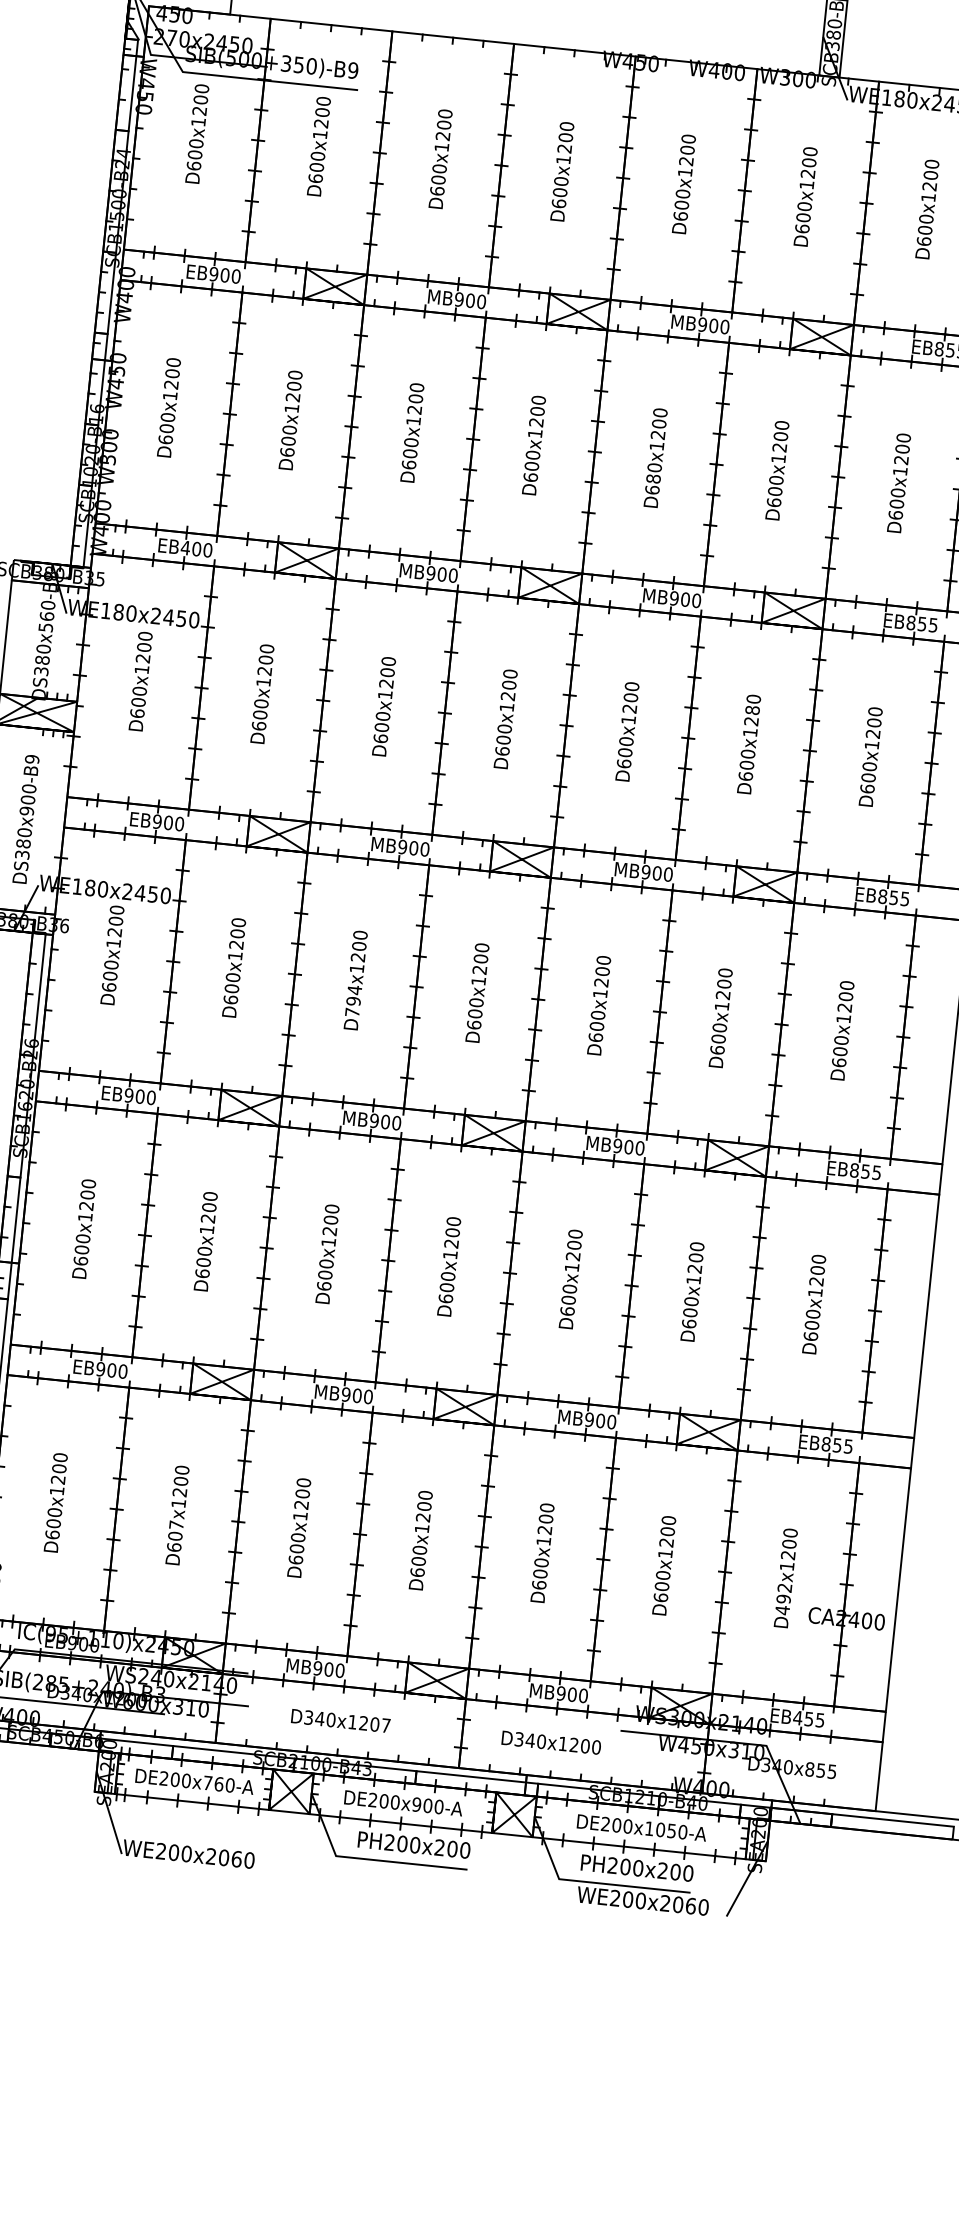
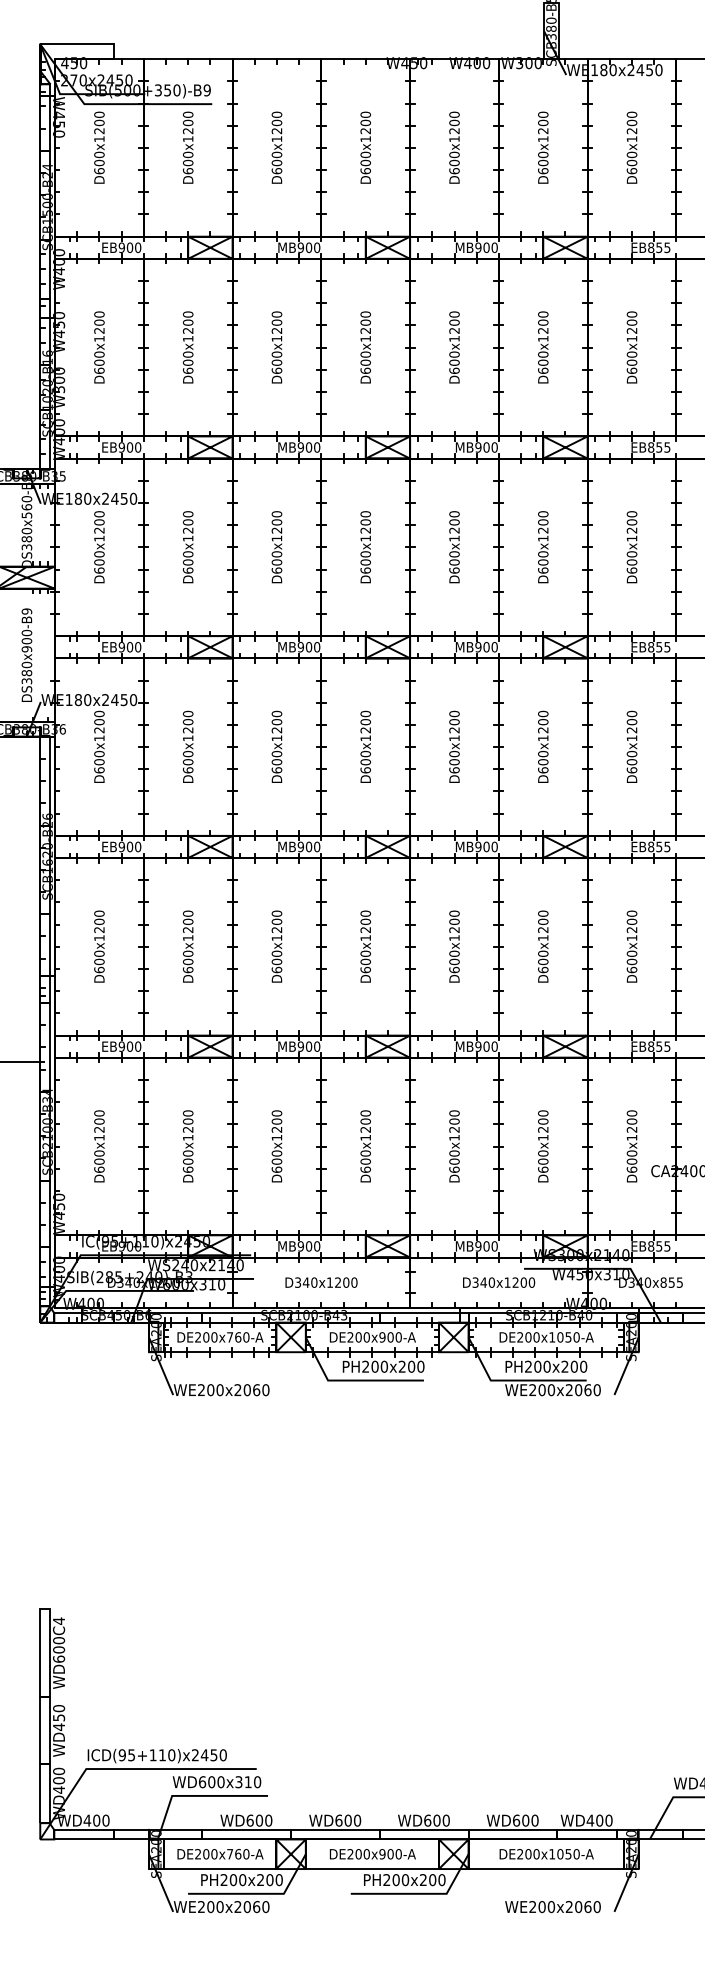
text: (653, 478) -> (454, 362), D680x1200 -> D600x1200
text: (185, 547) -> (121, 447), EB400 -> EB900
text: (752, 710) -> (543, 522), D600x1280 -> D600x1200
text: (353, 1000) -> (276, 761), D794x1200 -> D600x1200
text: (175, 1525) -> (187, 1153), D607x1200 -> D600x1200
text: (783, 1598) -> (631, 1161), D492x1200 -> D600x1200
text: (797, 1718) -> (650, 1246), EB455 -> EB855
text: (386, 1725) -> (354, 1282), D340x1207 -> D340x1200
text: (552, 1742) -> (499, 1282), moved

